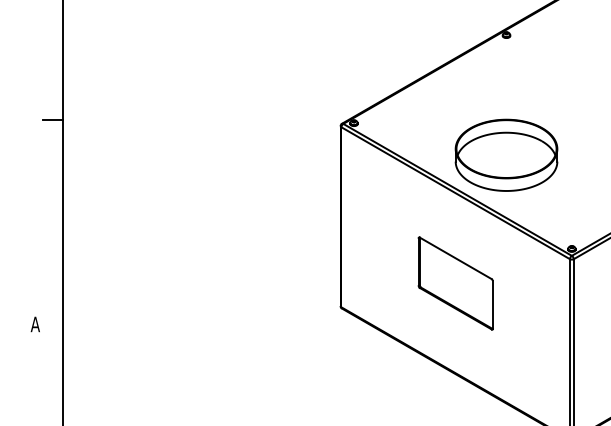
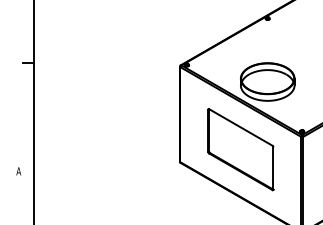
part: (455, 283) -> (240, 149), size x1.67

